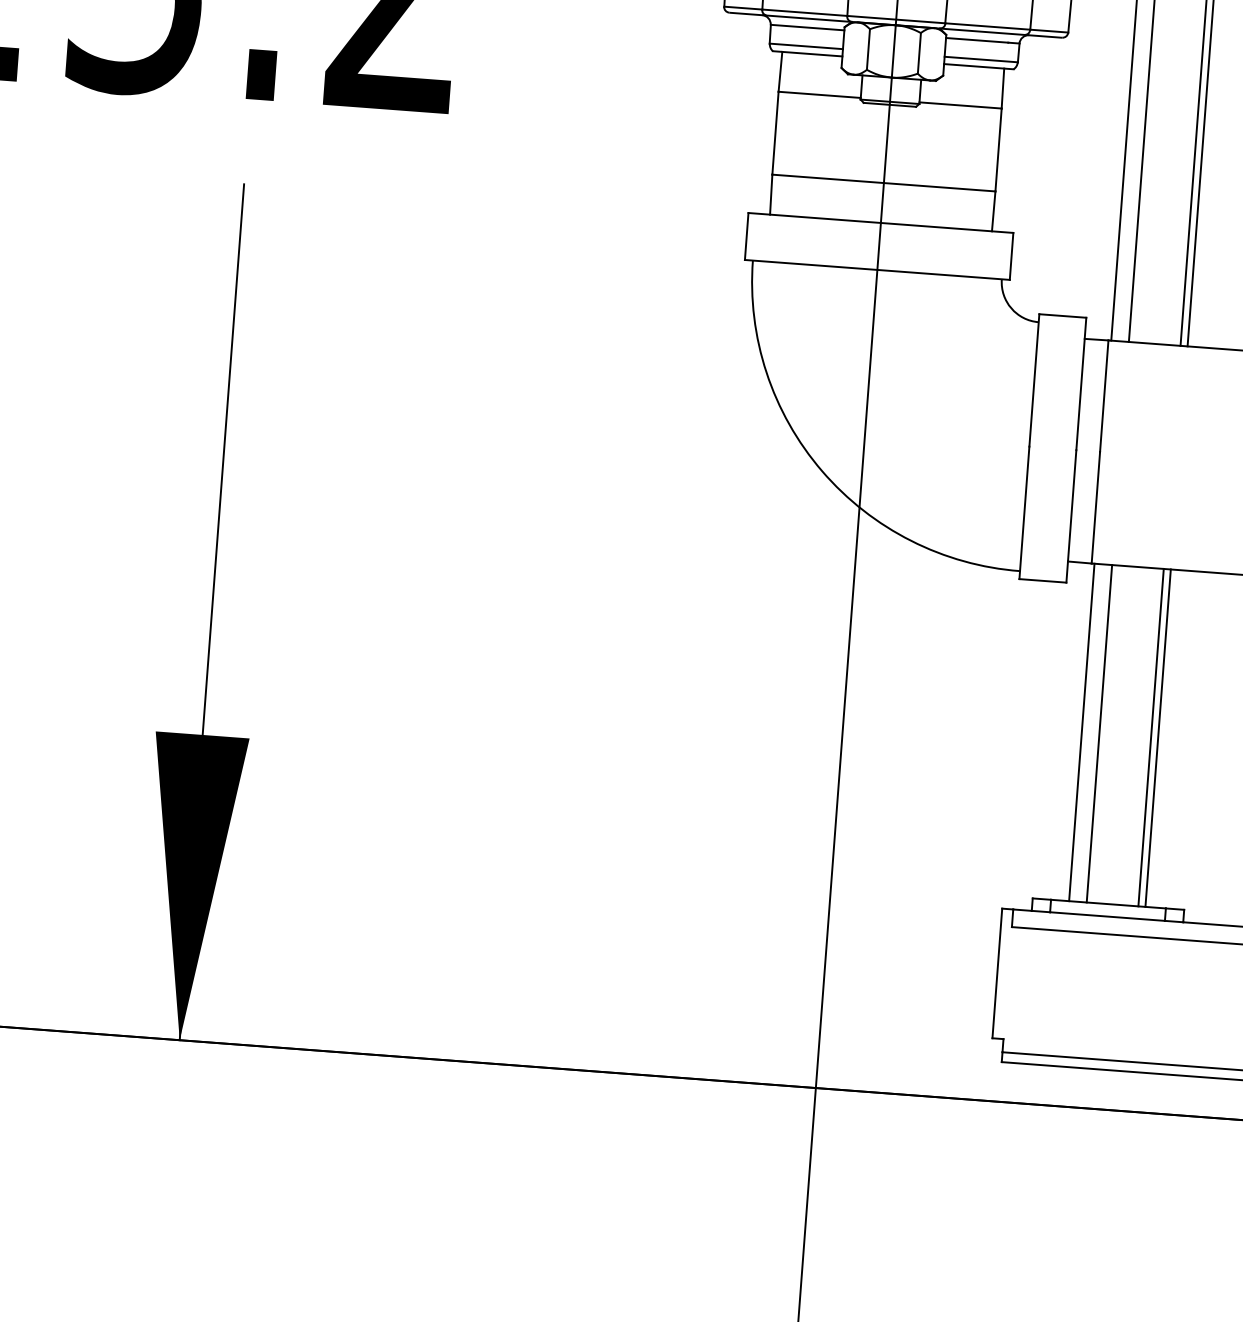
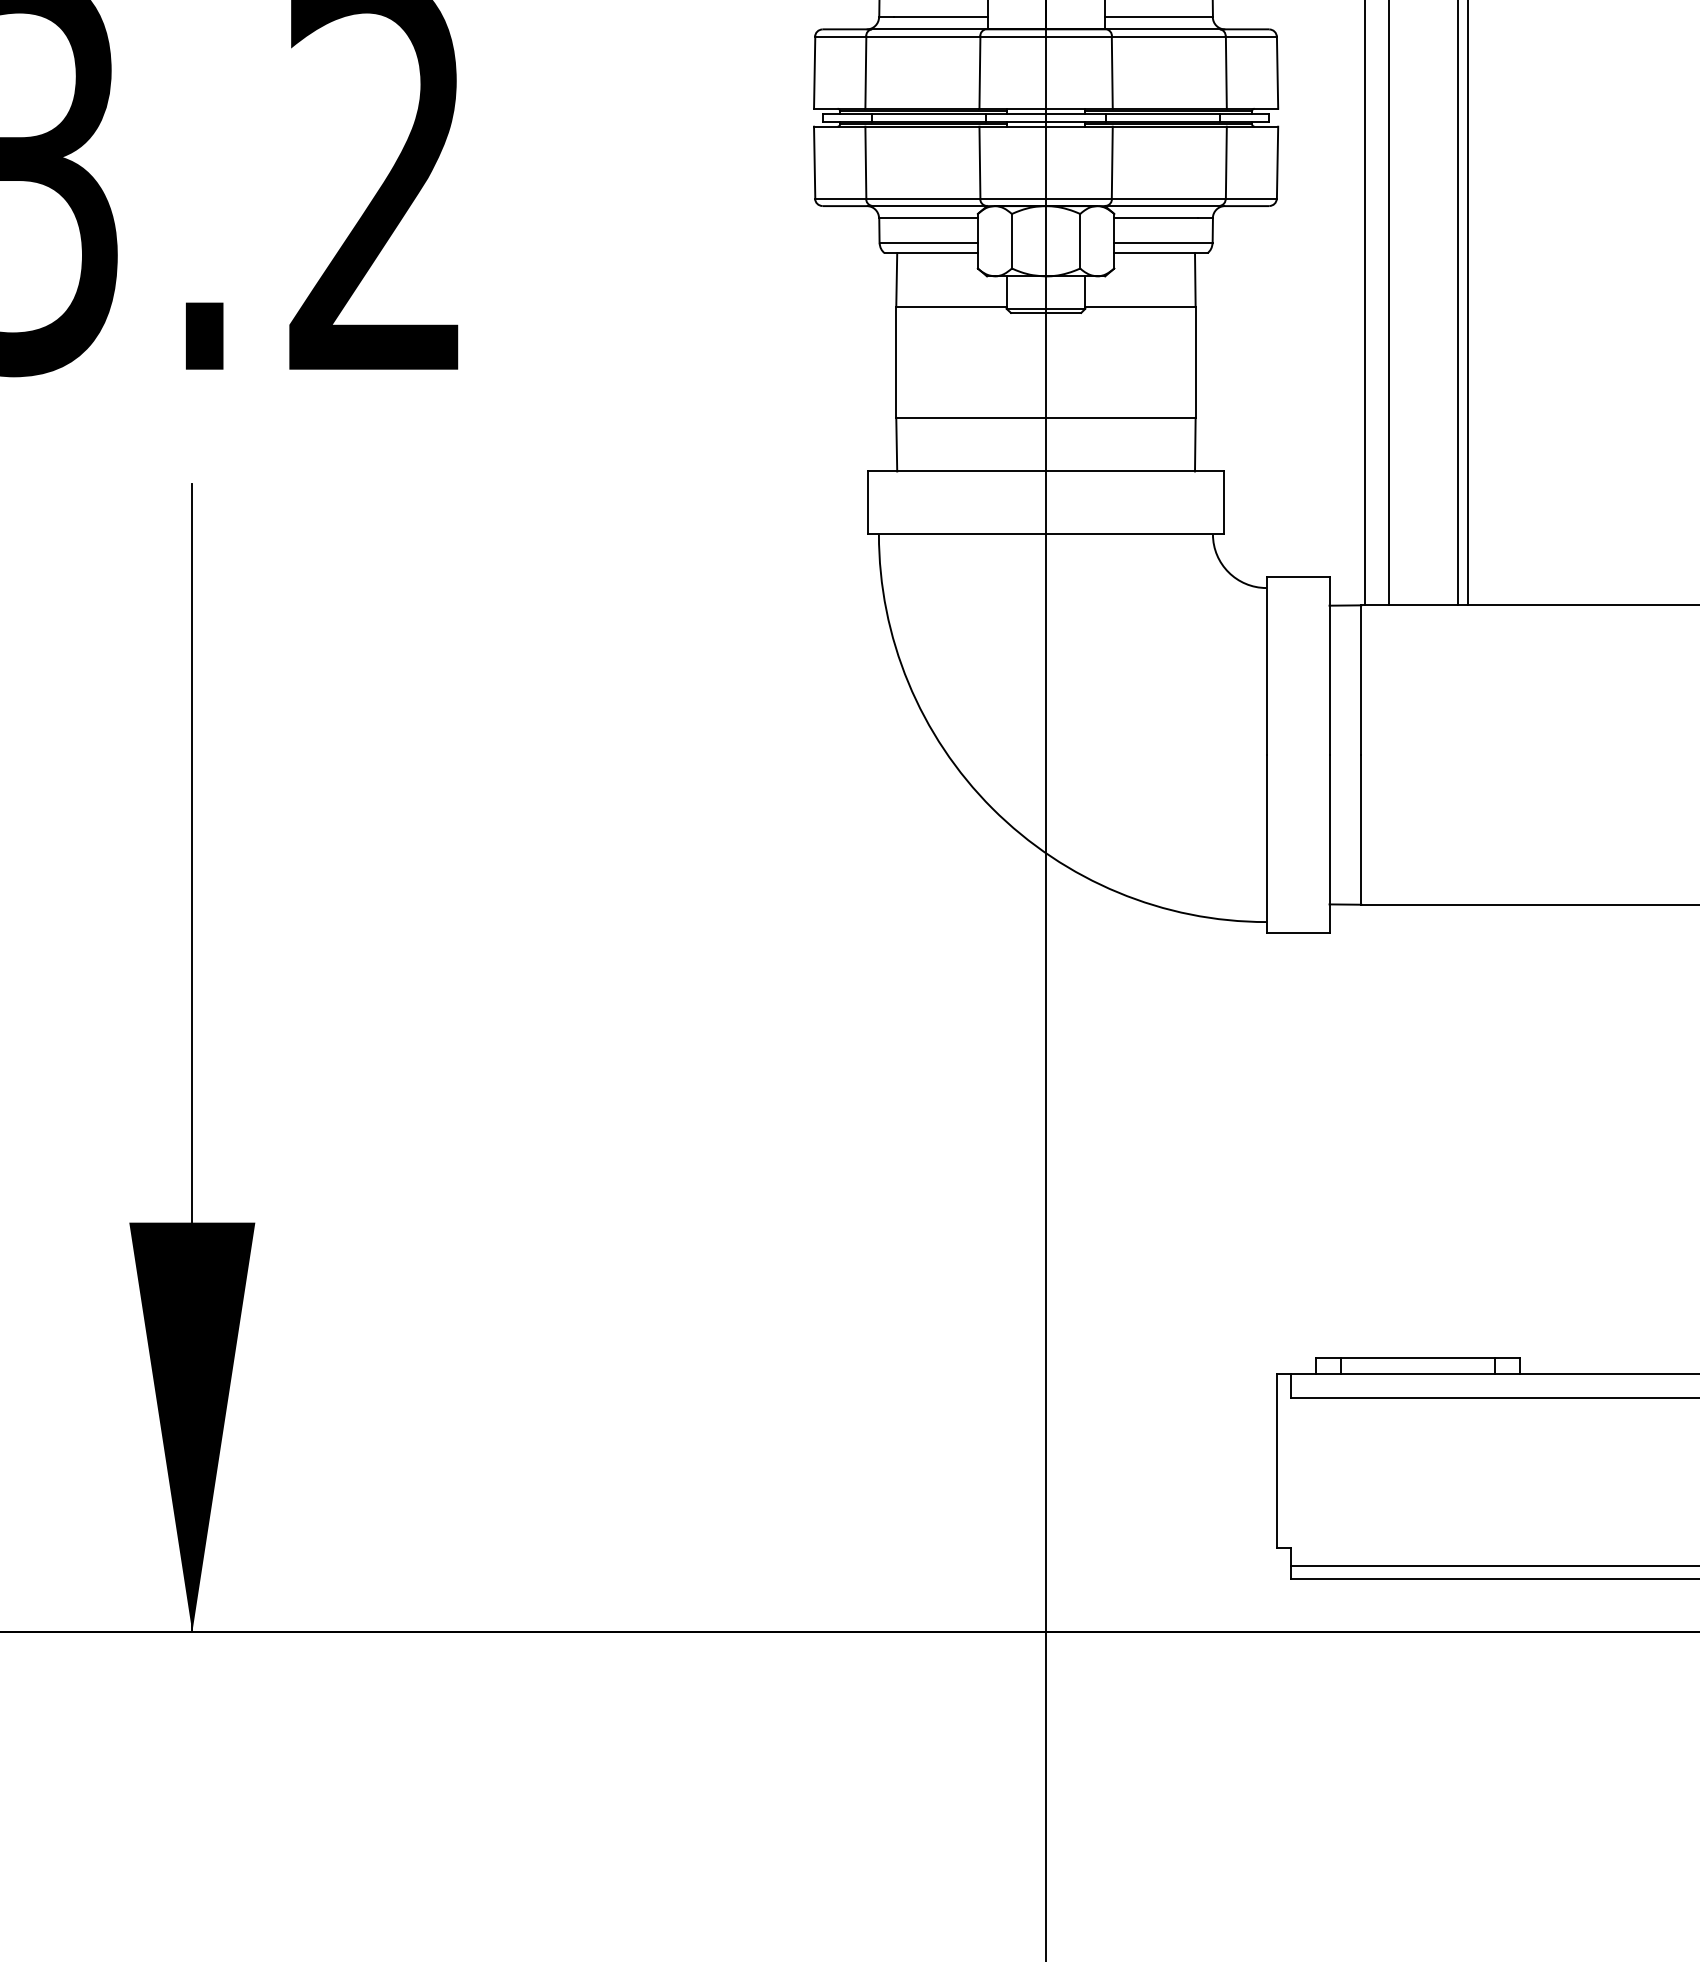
line: (1082, 732) -> (1365, 1130), removed
line: (1099, 733) -> (1388, 1130), removed
line: (1151, 737) -> (1458, 1130), removed
line: (1158, 737) -> (1467, 1130), removed

